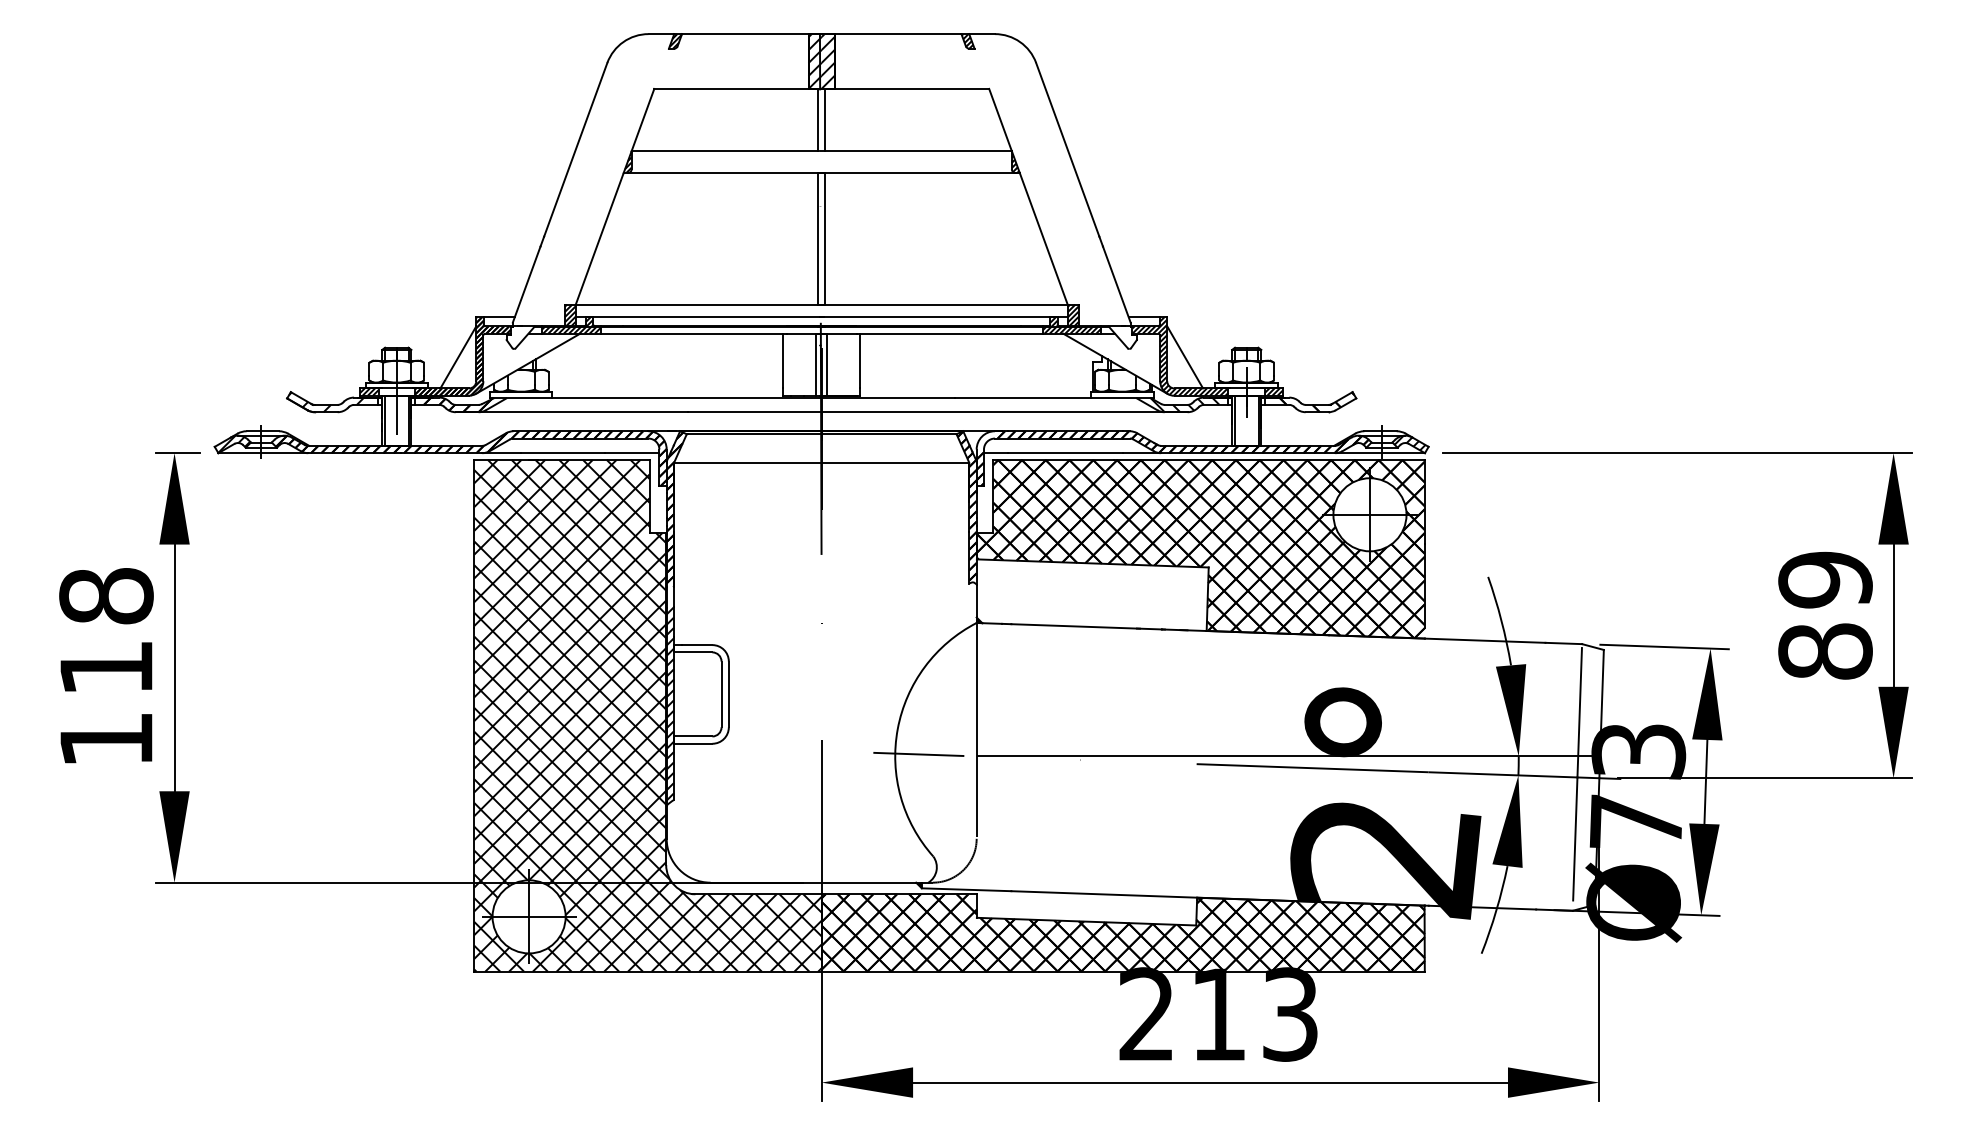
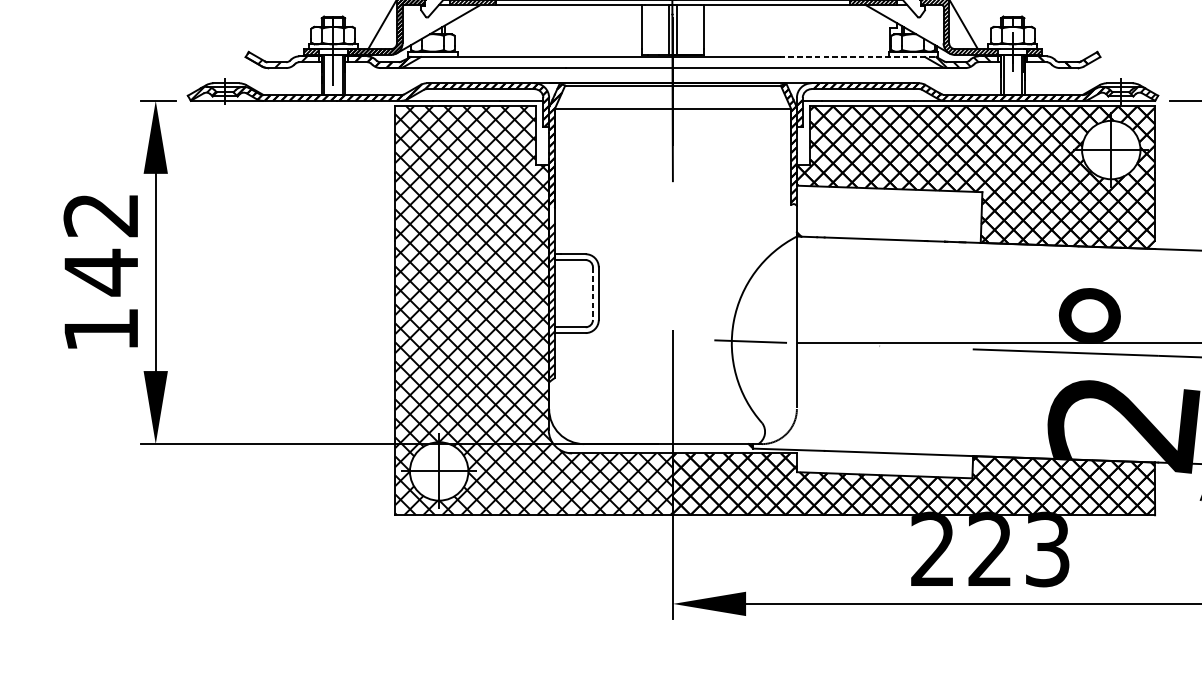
line: (1054, 398) -> (859, 57), solid -> dashed
text: (106, 633) -> (101, 244), 118 -> 142
line: (721, 694) -> (592, 293), solid -> dashed
text: (1217, 1013) -> (989, 548), 213 -> 223

